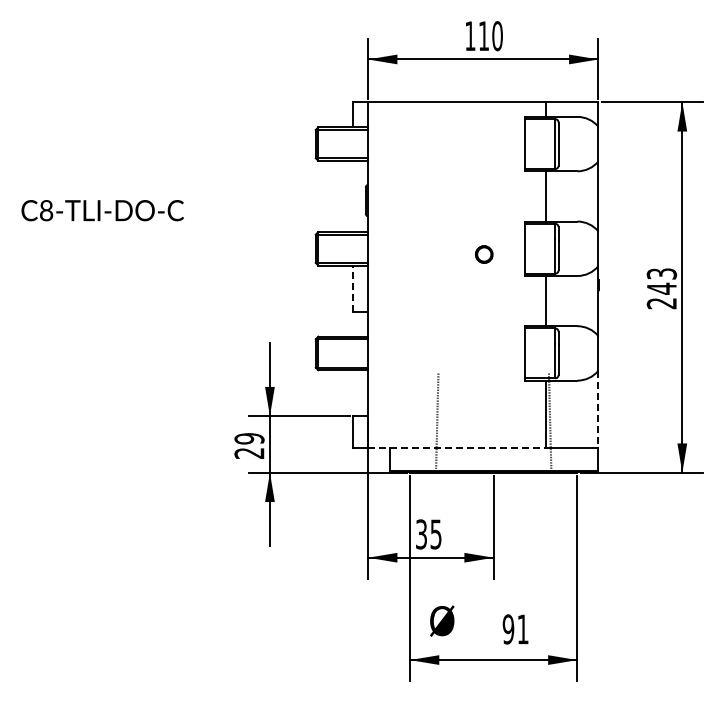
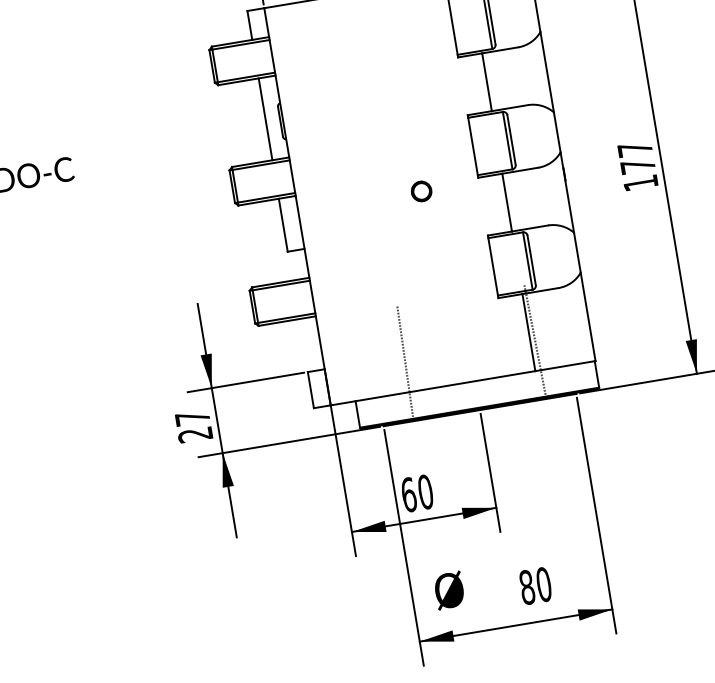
line: (353, 196) -> (265, 119), added
circle: (484, 254) -> (421, 191), moved
line: (353, 288) -> (283, 225), dashed -> solid
text: (661, 288) -> (637, 165), 243 -> 177
line: (598, 409) -> (588, 317), dashed -> solid
text: (249, 438) -> (192, 417), 29 -> 27
line: (457, 447) -> (433, 388), dashed -> solid
text: (428, 534) -> (416, 493), 35 -> 60
text: (515, 629) -> (535, 586), 91 -> 80

